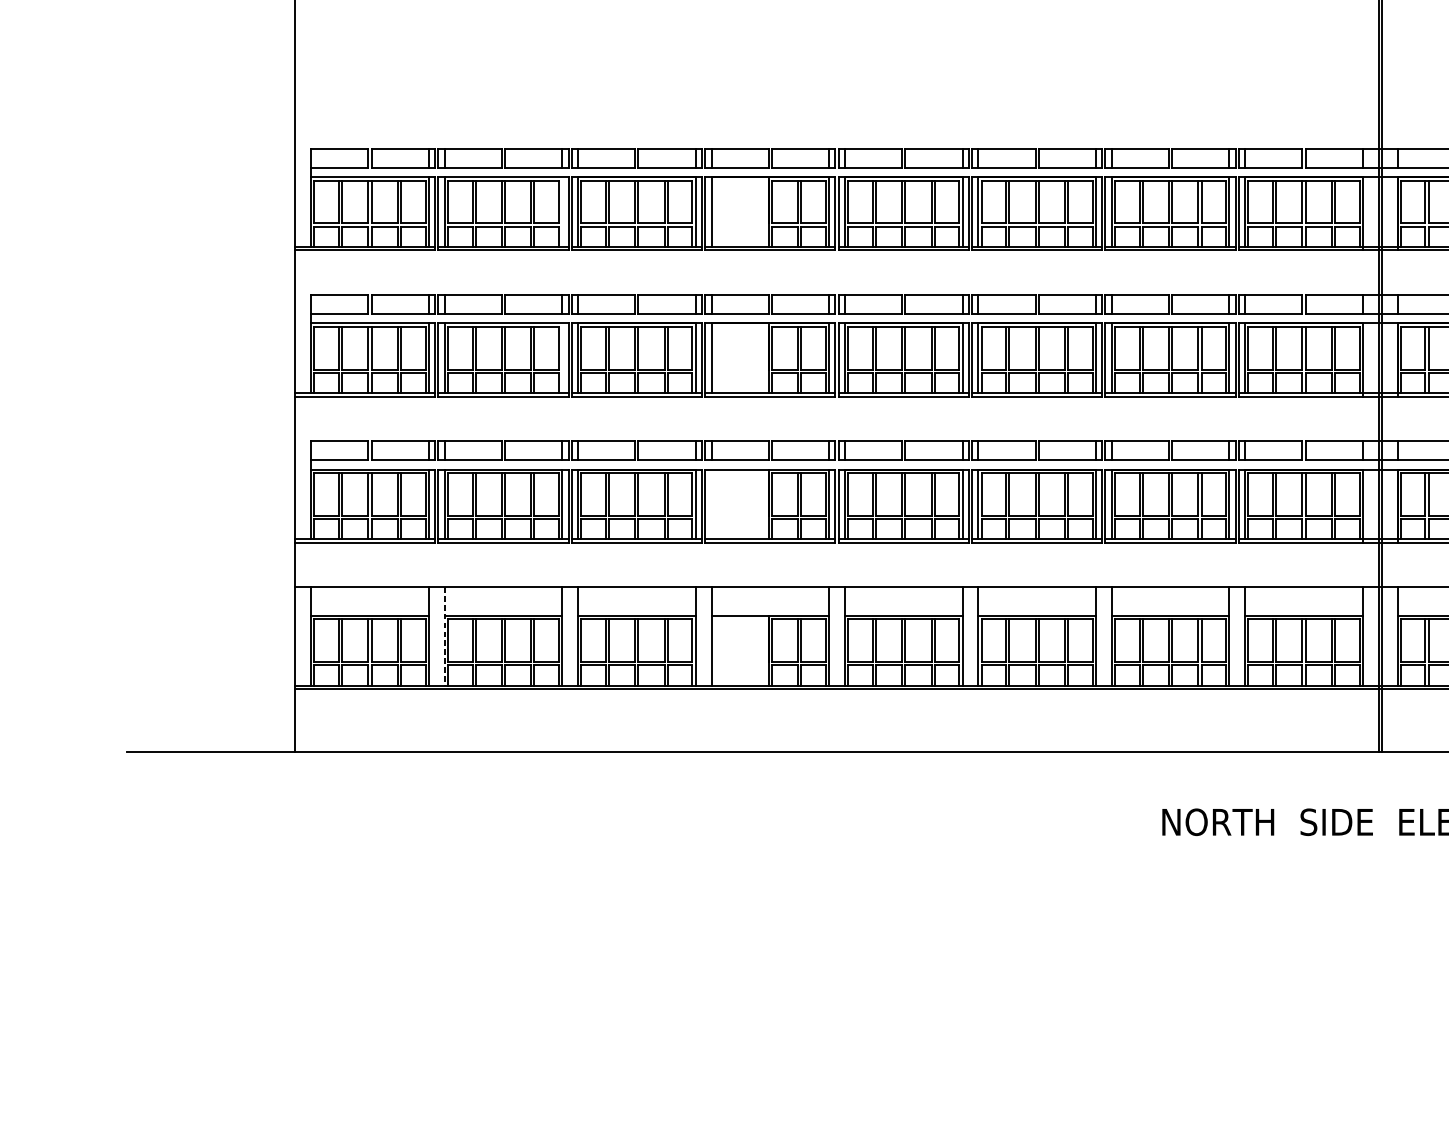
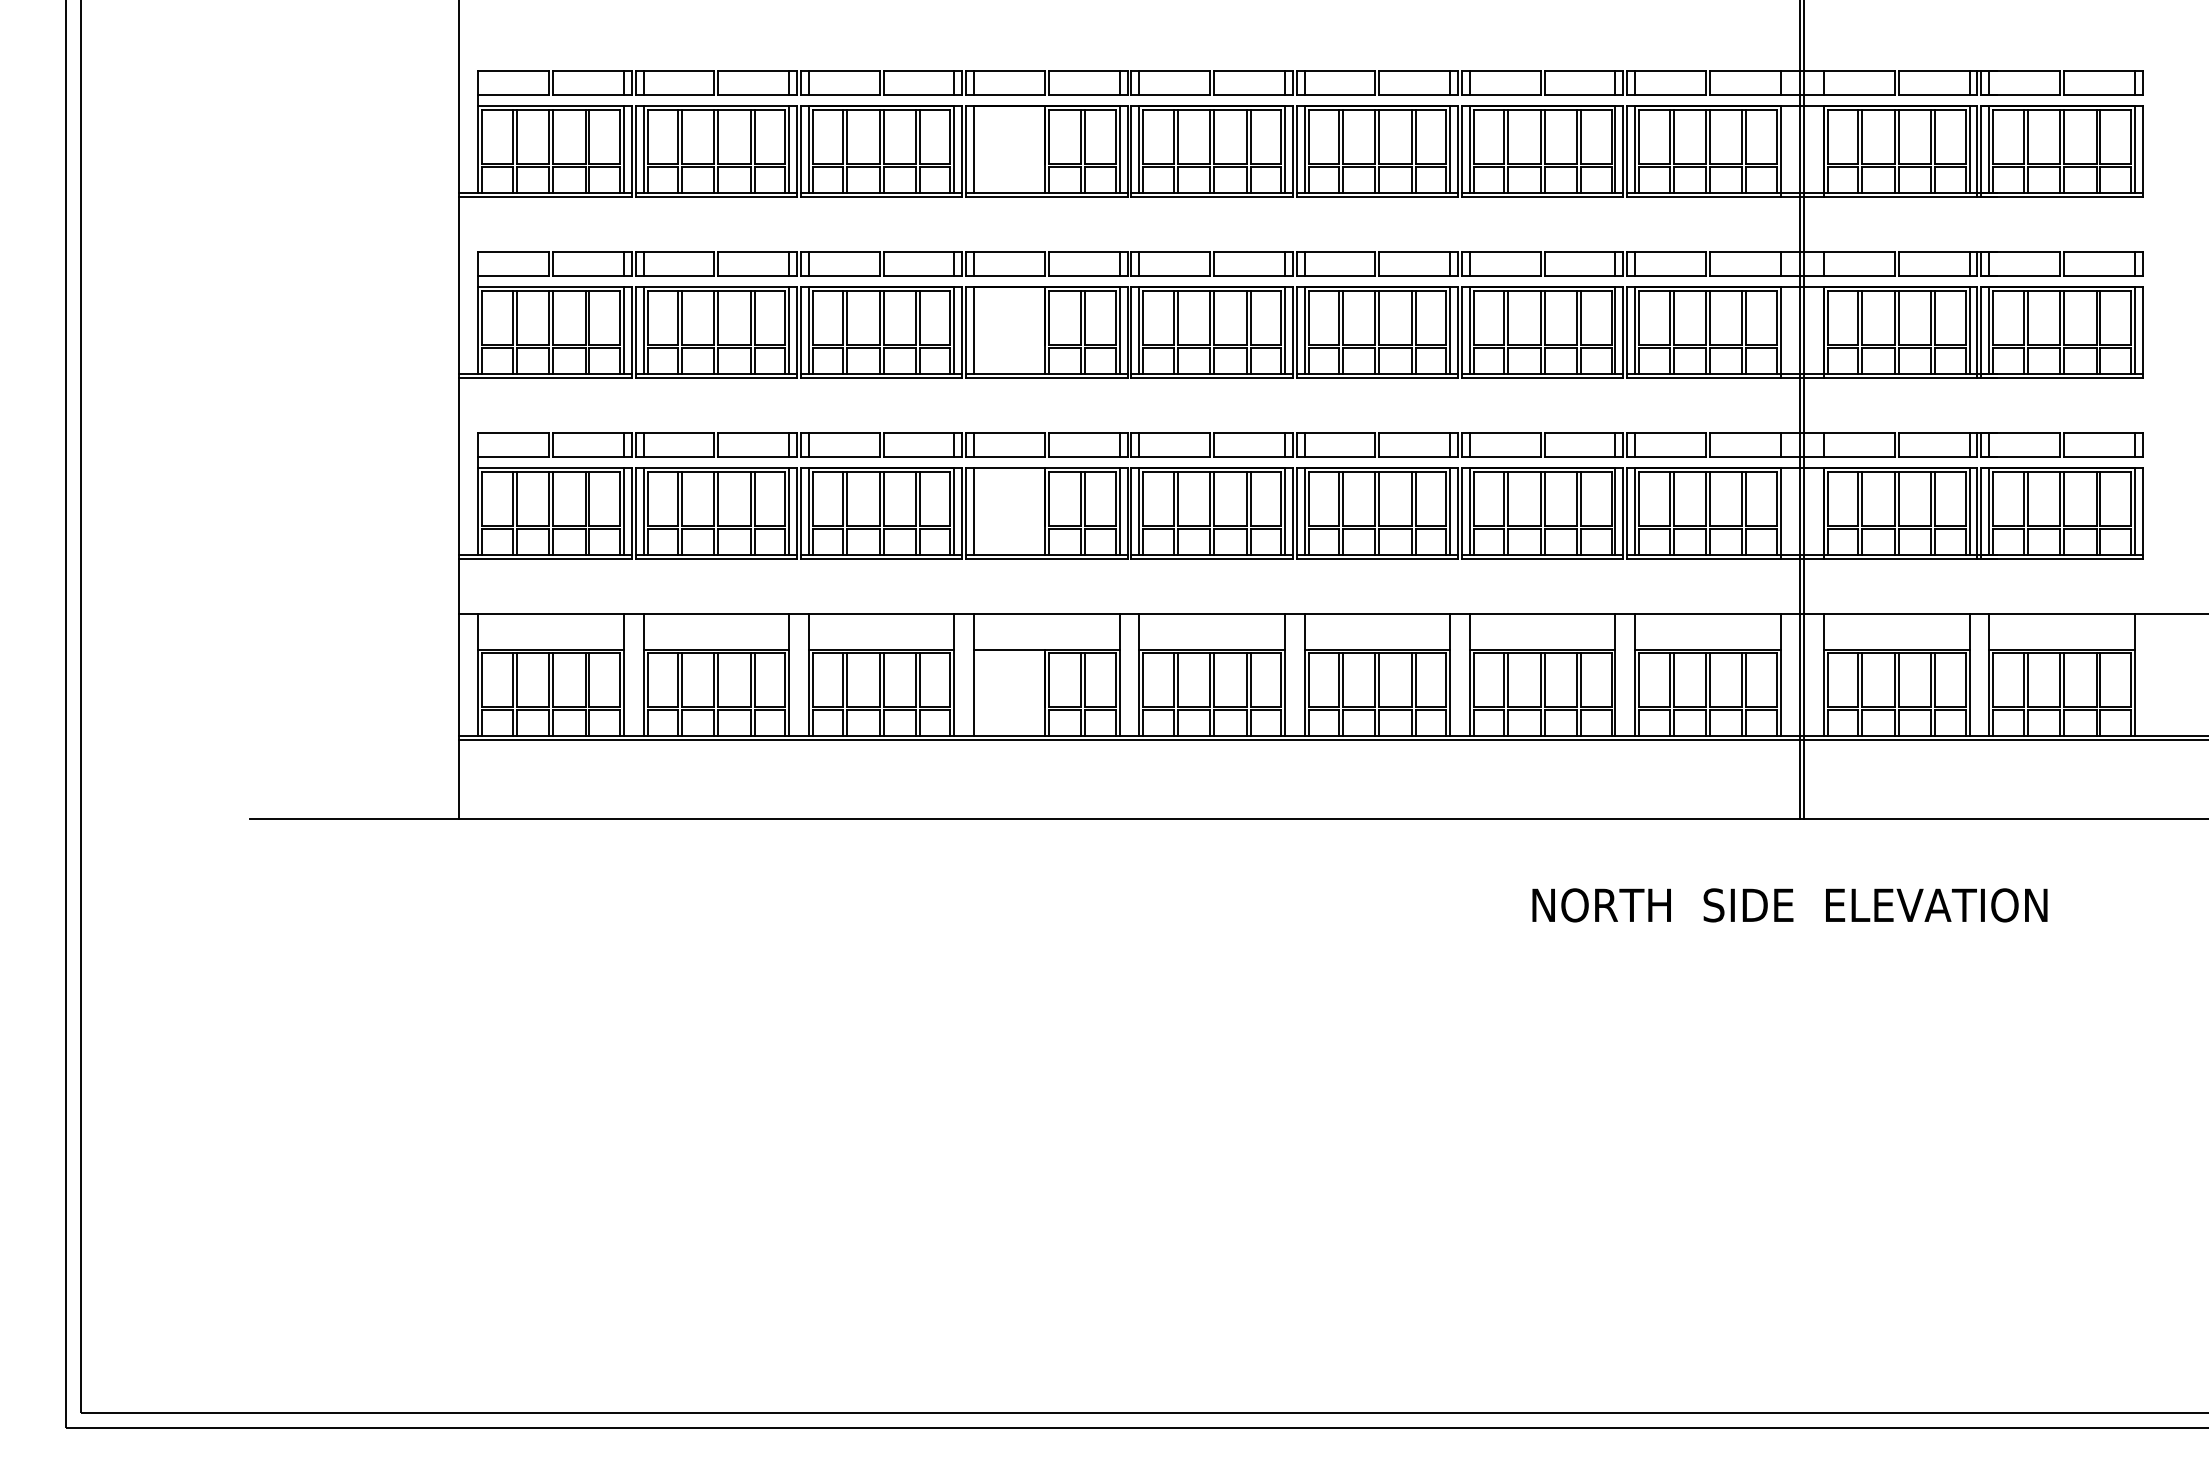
line: (562, 212) -> (789, 149), added
line: (562, 358) -> (789, 330), added
line: (711, 504) -> (974, 511), added
line: (444, 636) -> (643, 675), dashed -> solid

